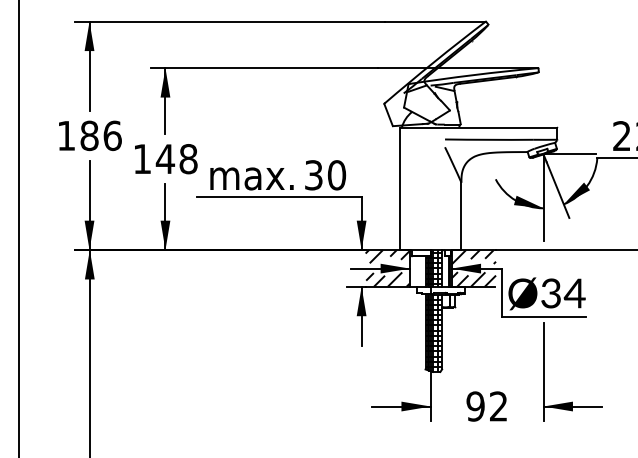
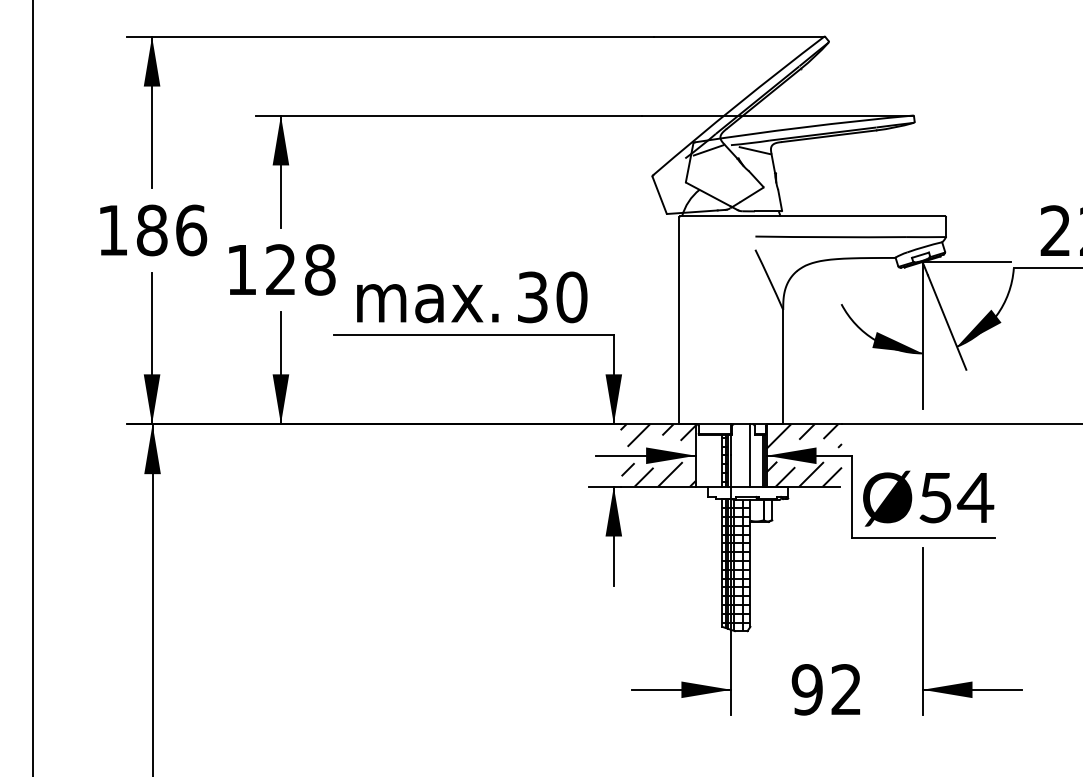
text: (165, 158) -> (280, 268), 148 -> 128
hatch: (435, 268) -> (739, 455), removed
text: (550, 293) -> (934, 497), Ø34 -> Ø54

